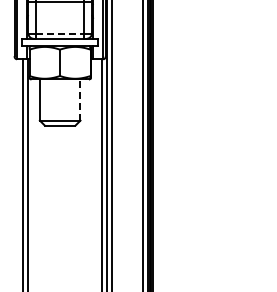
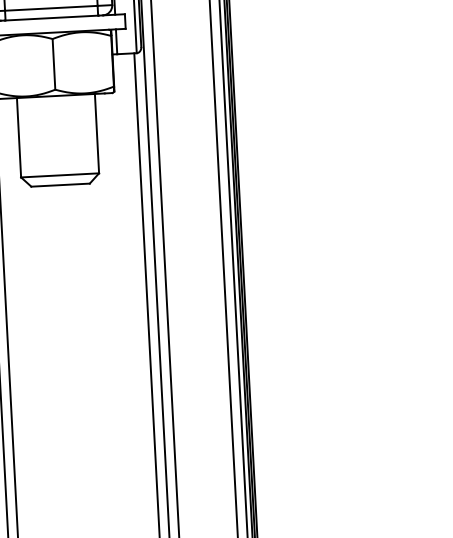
line: (60, 33) -> (51, 7), dashed -> solid
line: (80, 99) -> (96, 132), dashed -> solid

